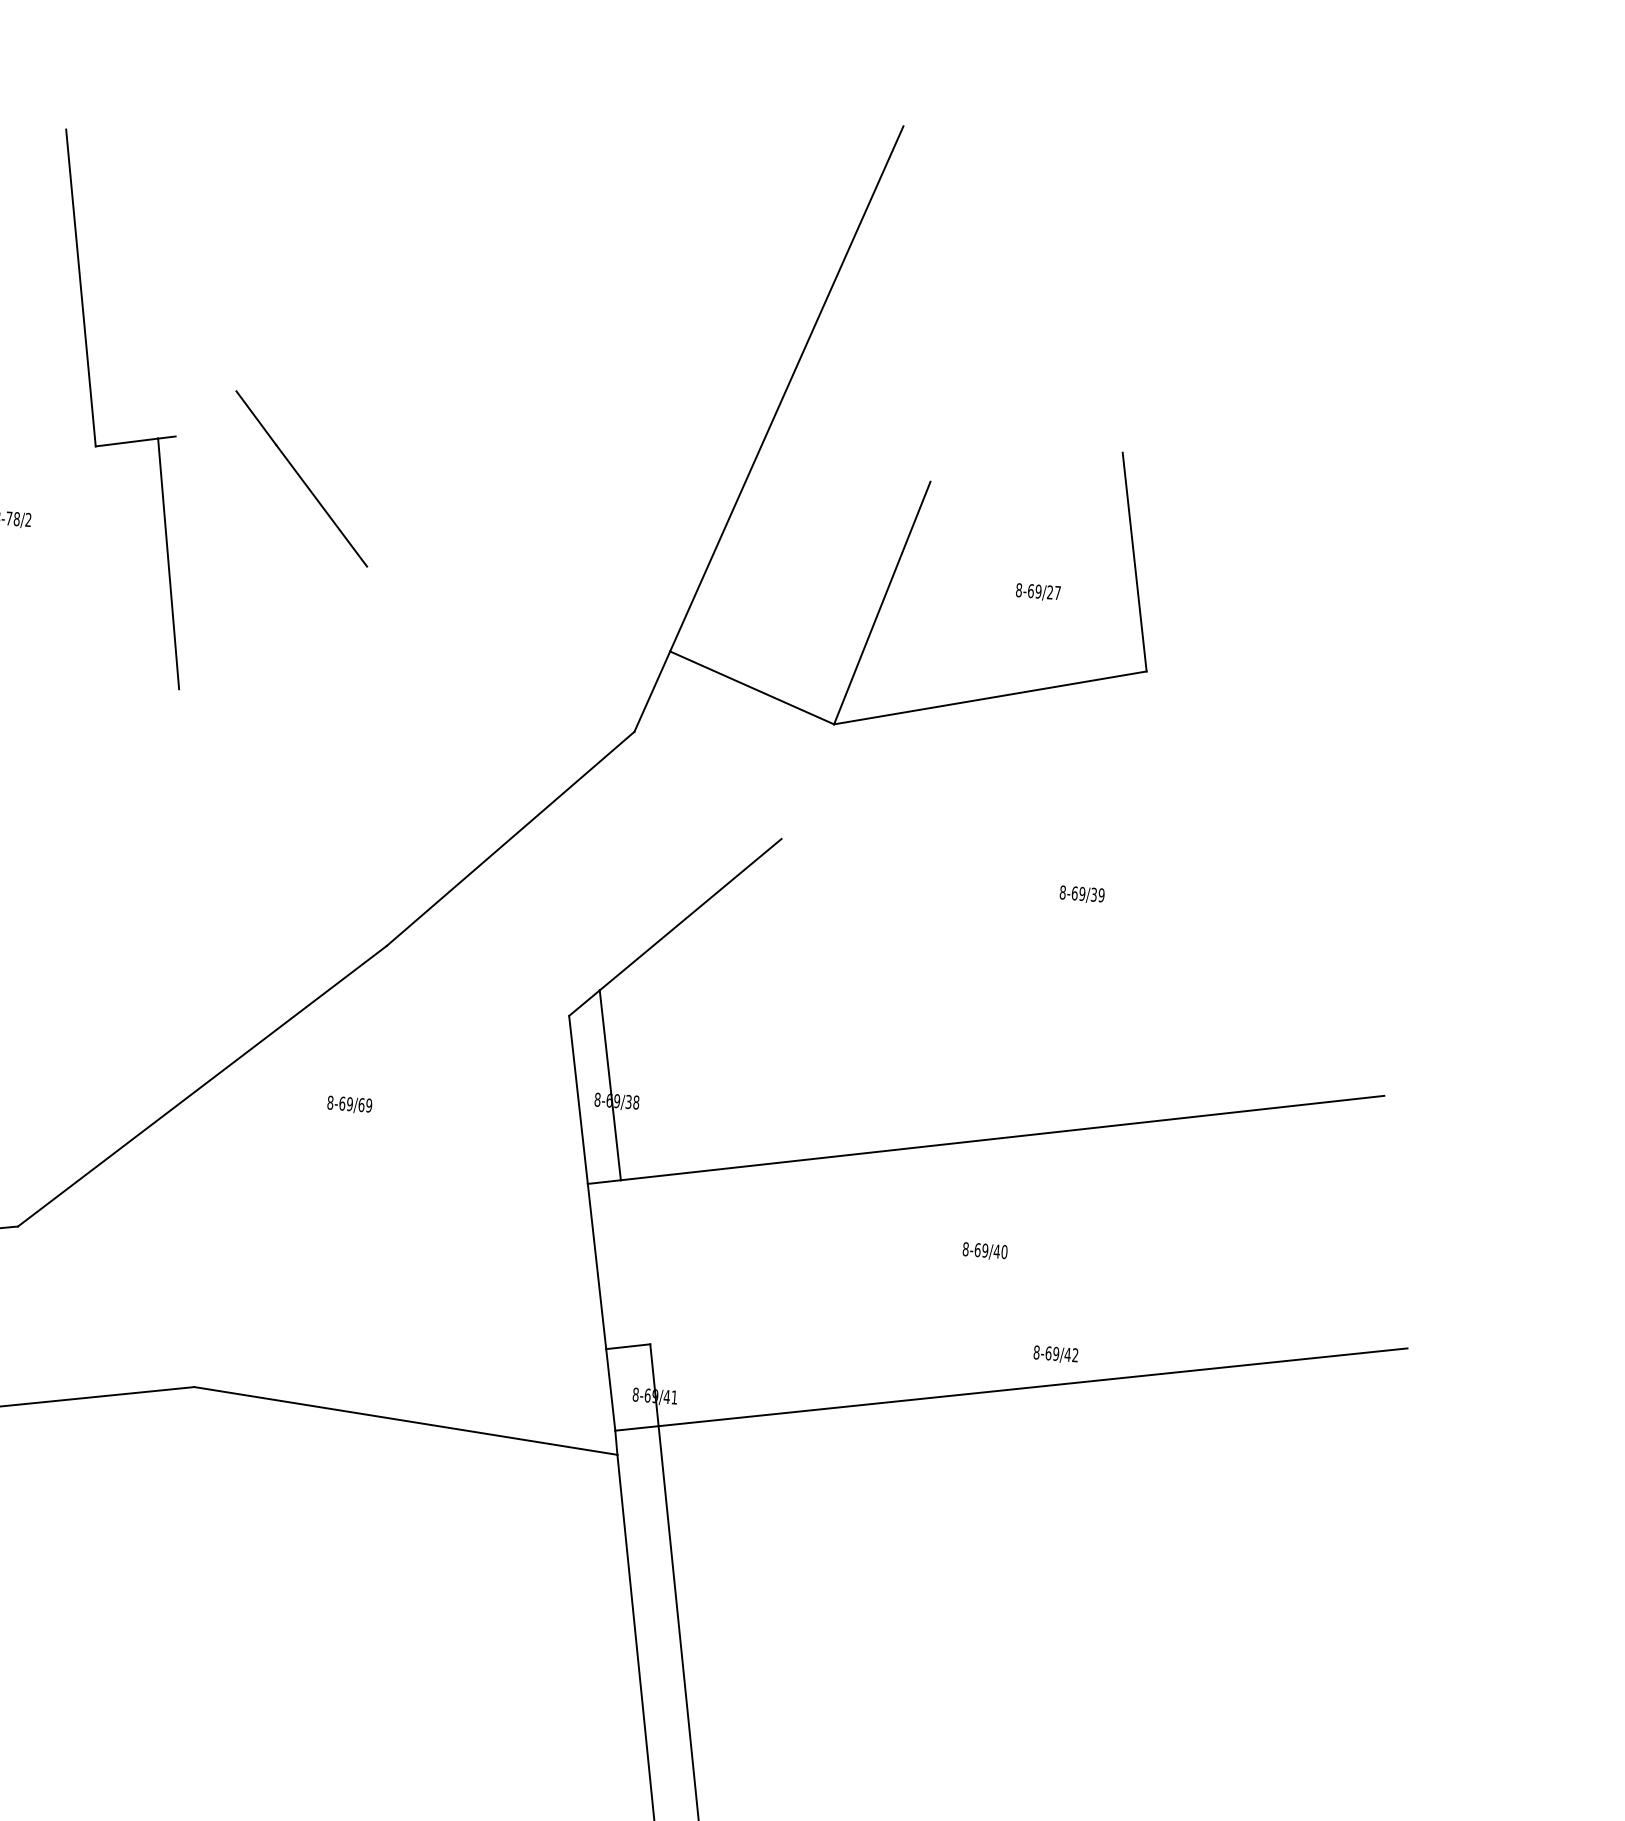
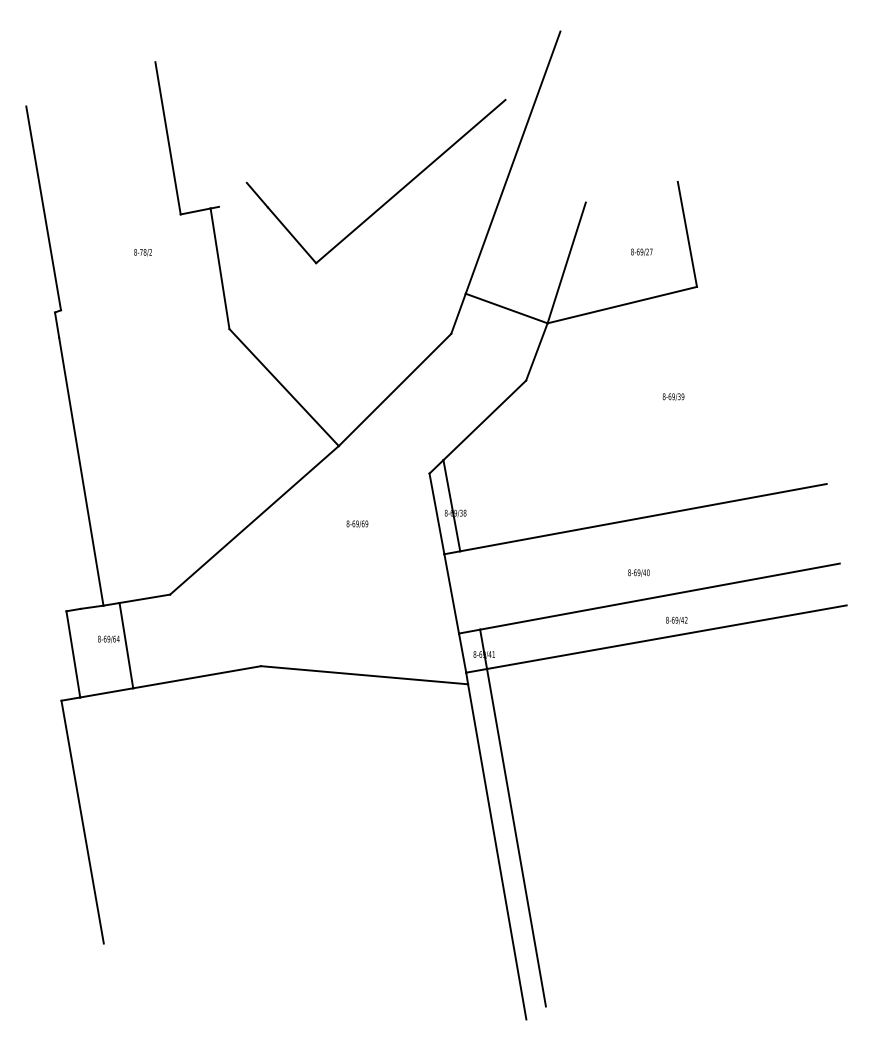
line: (573, 412) -> (410, 181), added
line: (807, 780) -> (536, 351), added
line: (281, 817) -> (283, 387), added
text: (349, 1103) -> (357, 523), moved
line: (1023, 1302) -> (659, 596), added

